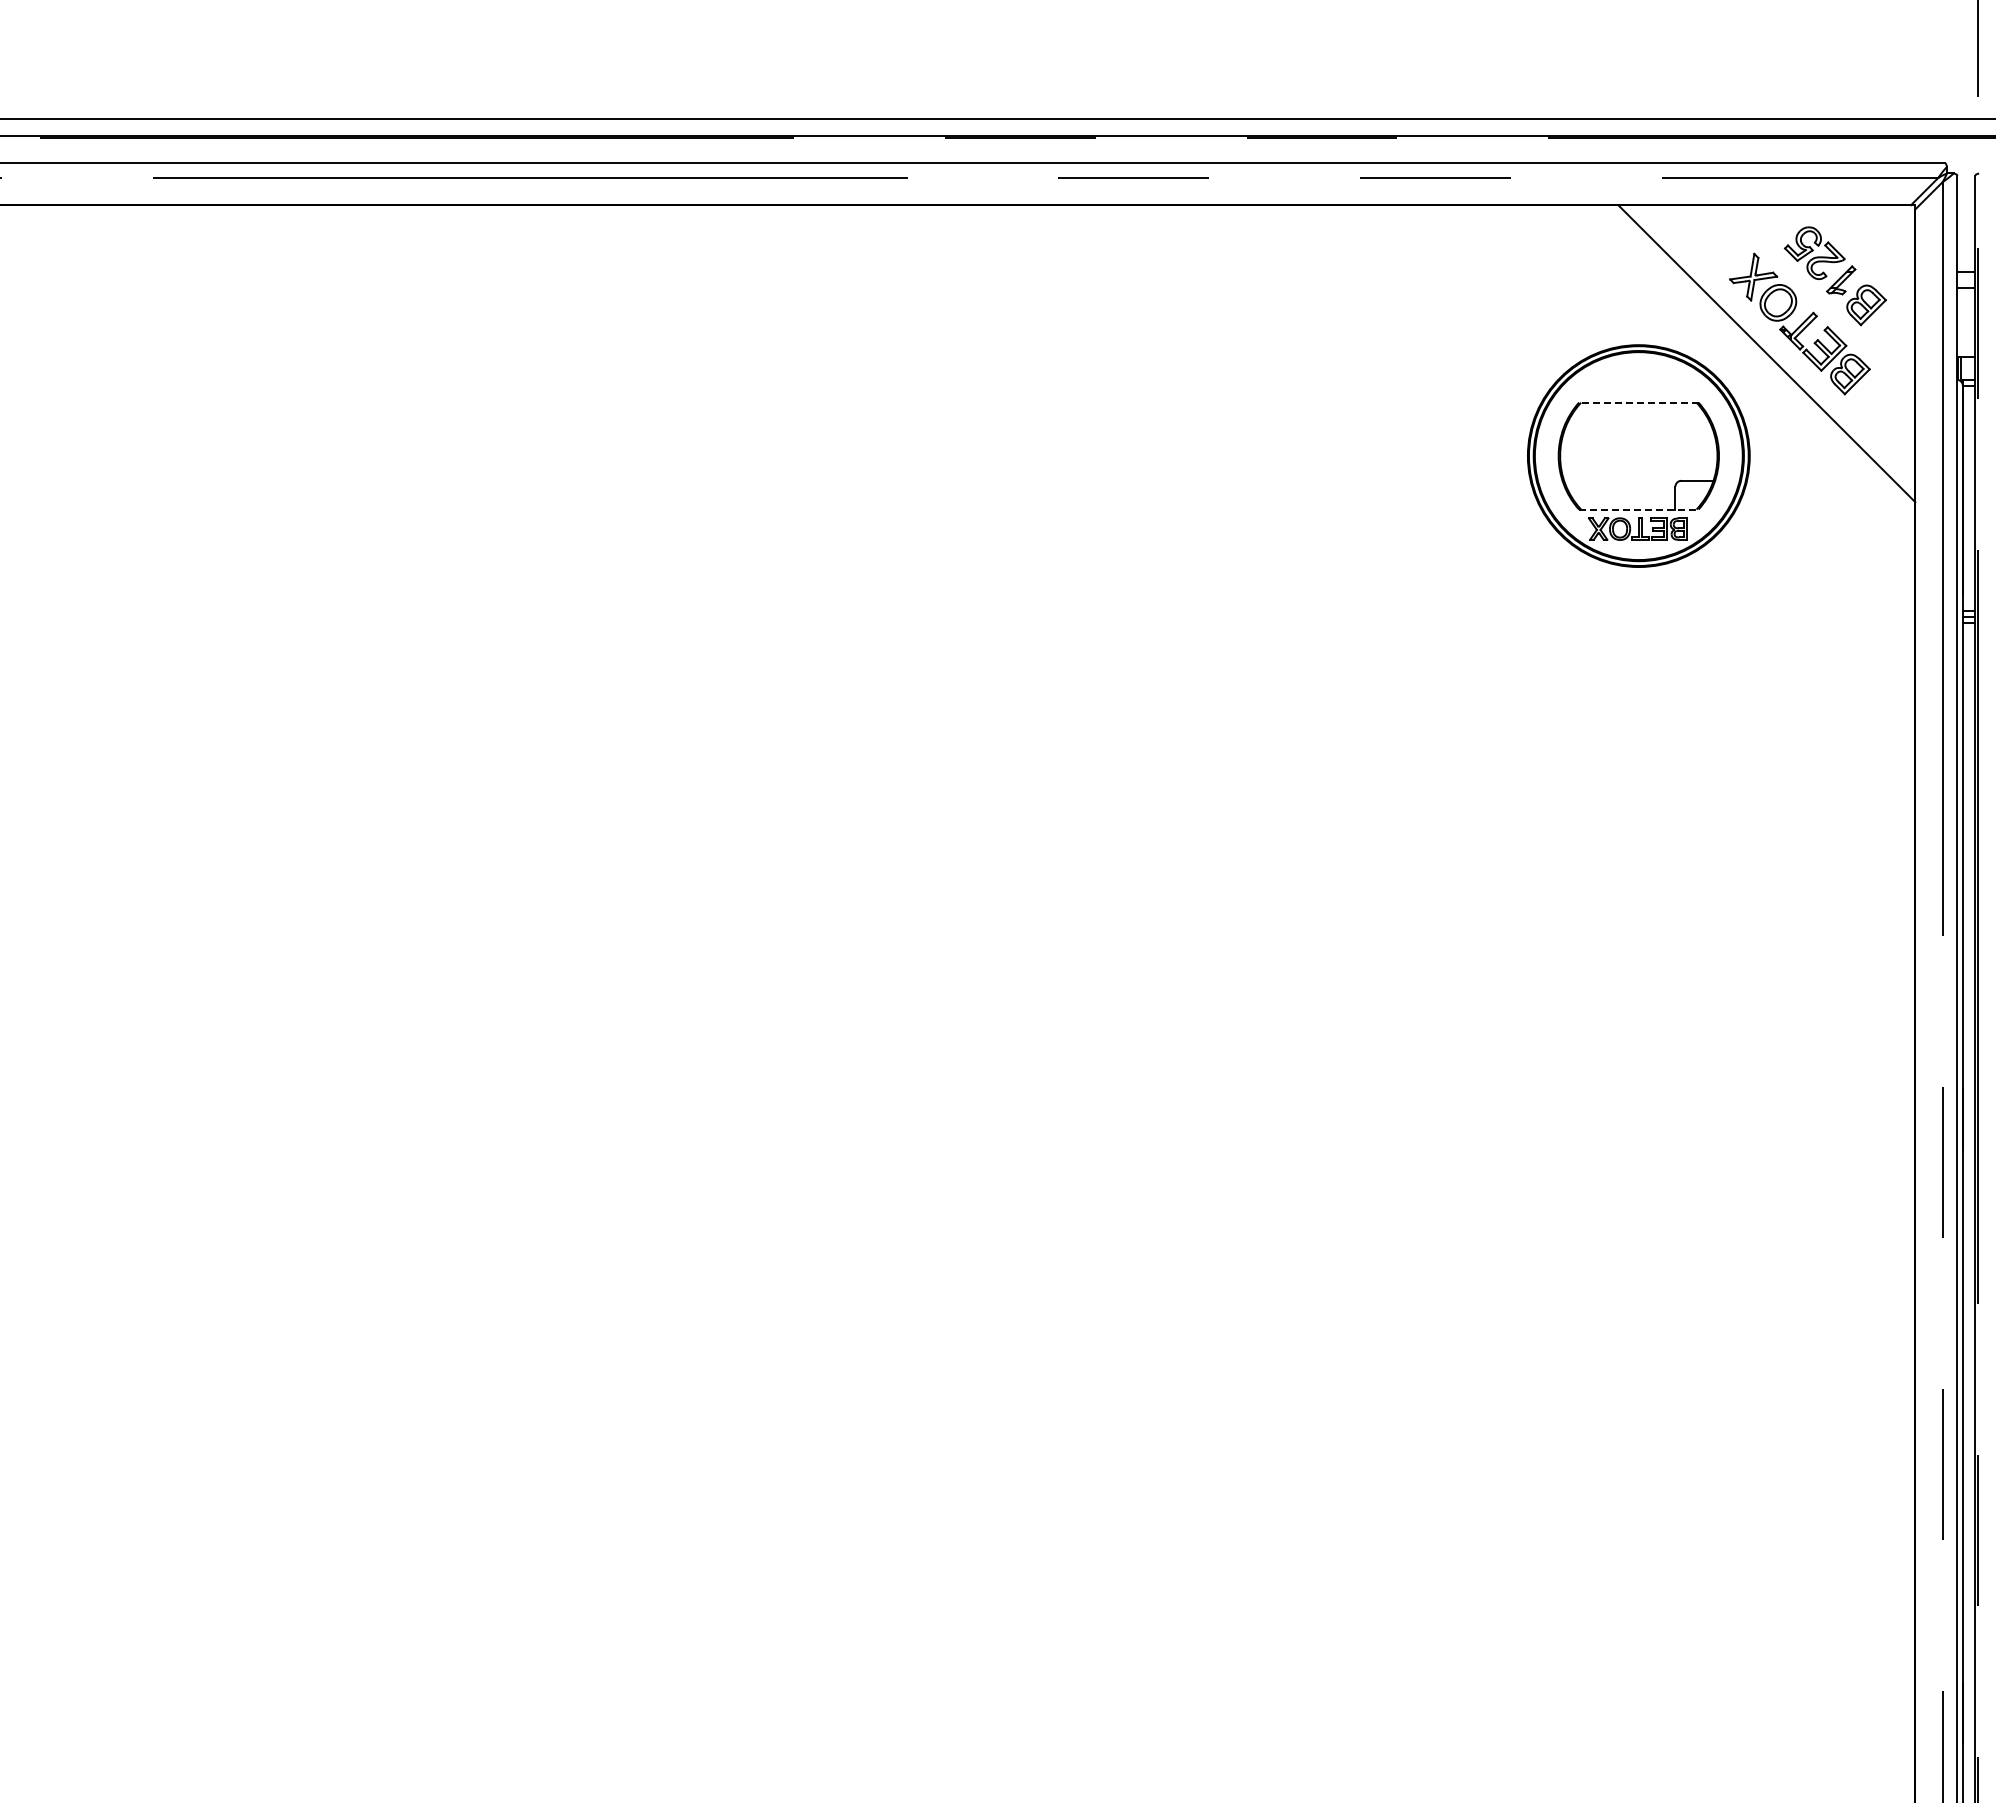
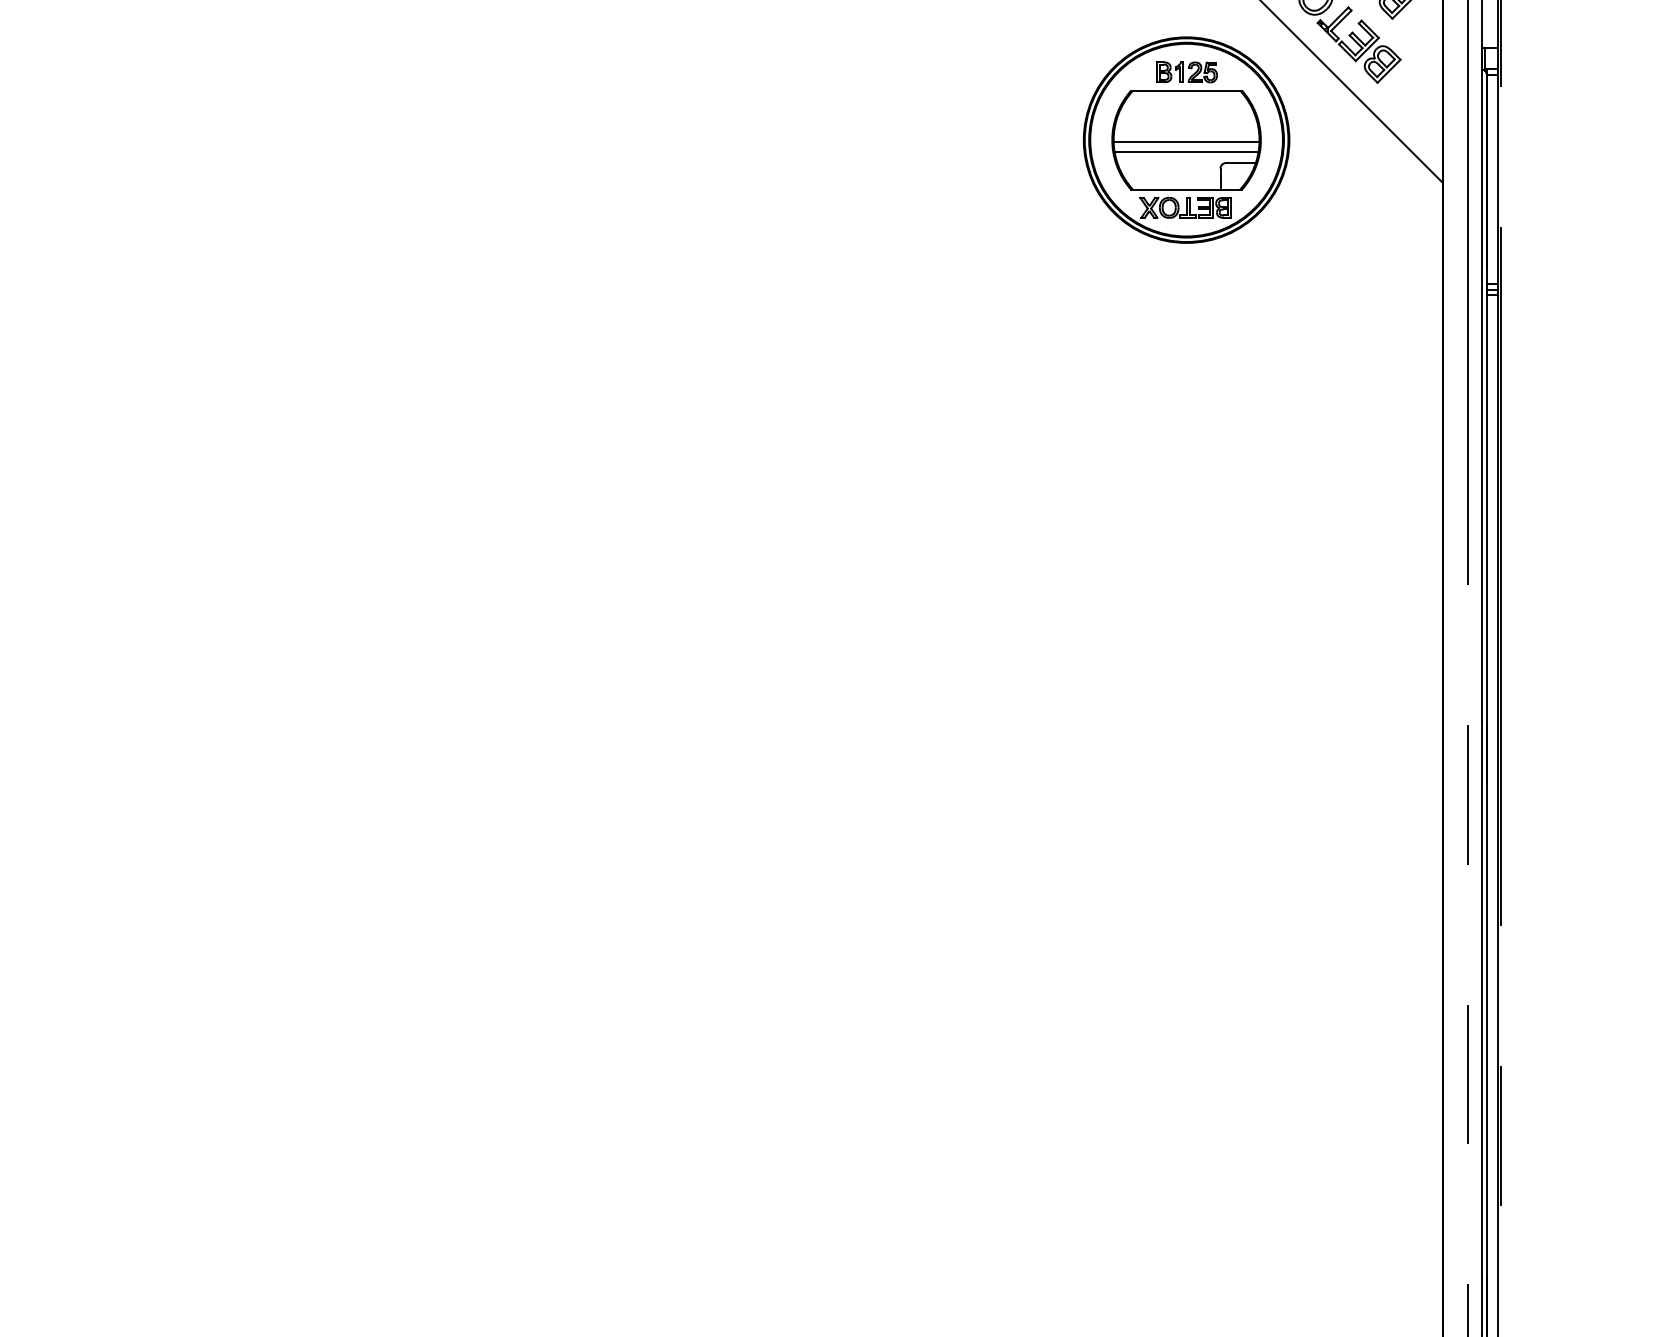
part: (1639, 382) -> (1187, 71), added
line: (1638, 402) -> (1186, 90), dashed -> solid
line: (1638, 457) -> (1186, 141), added
line: (1638, 468) -> (1186, 151), added
line: (1638, 509) -> (1186, 189), dashed -> solid

